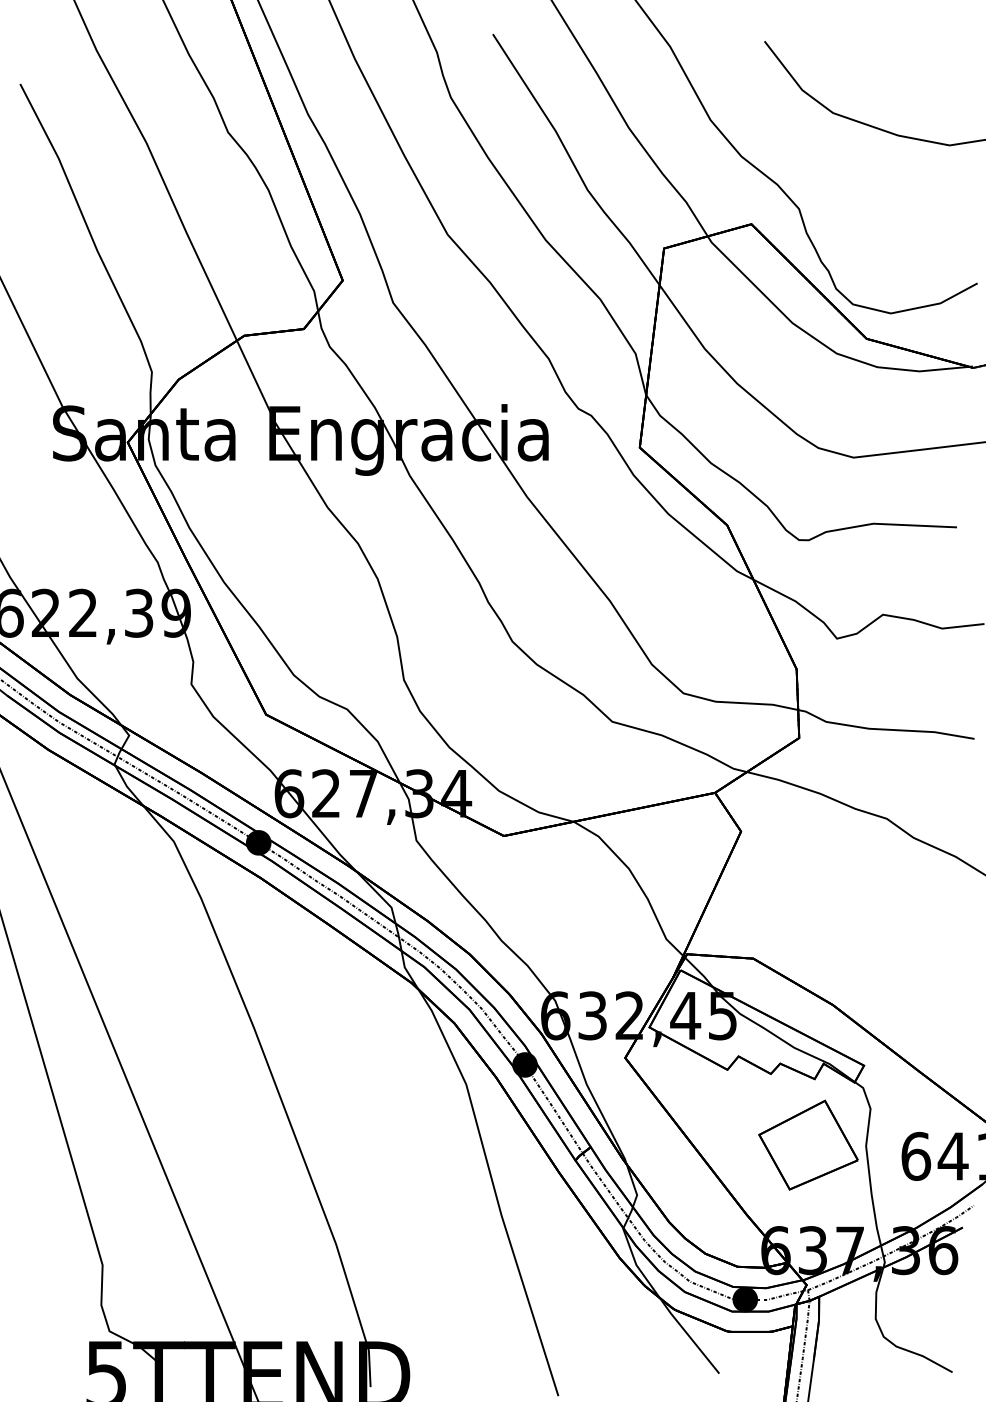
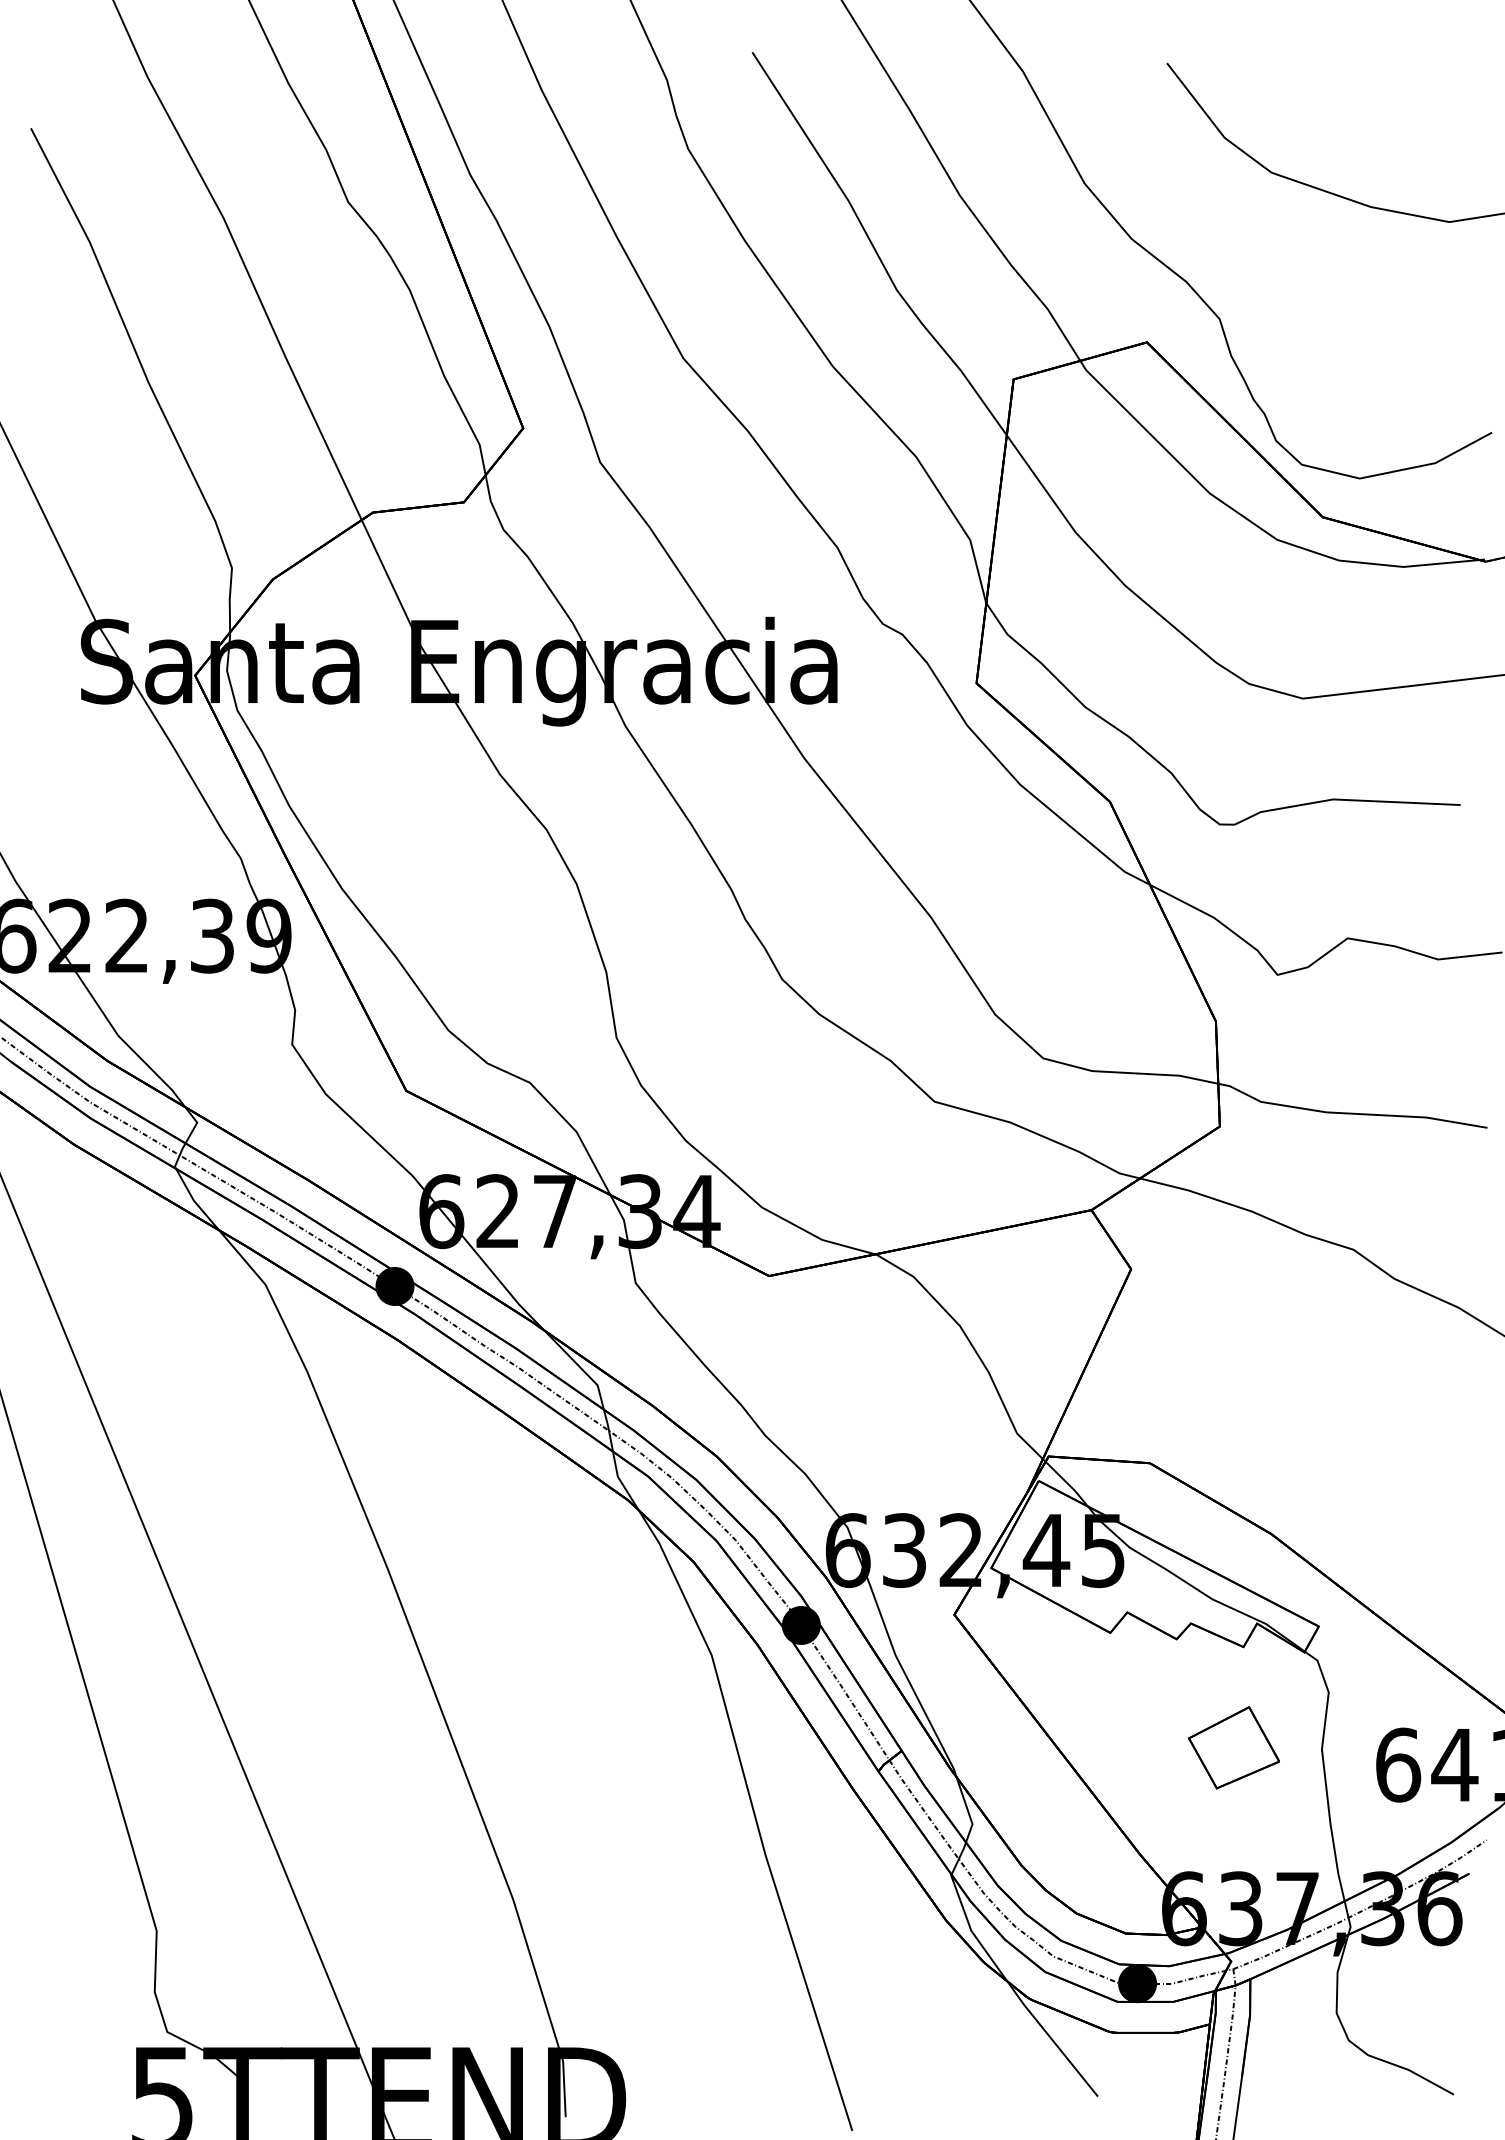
part: (808, 1144) -> (1234, 1746), size x0.6

